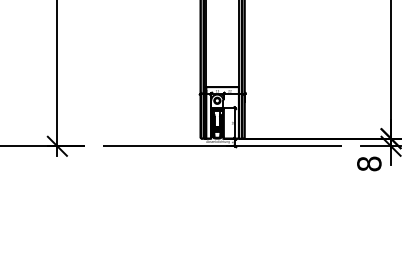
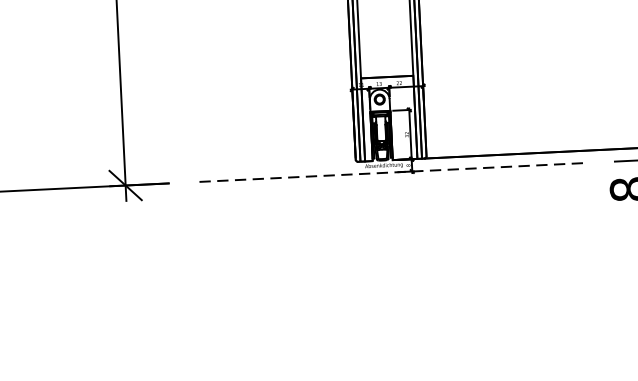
line: (223, 146) -> (393, 172), solid -> dashed

